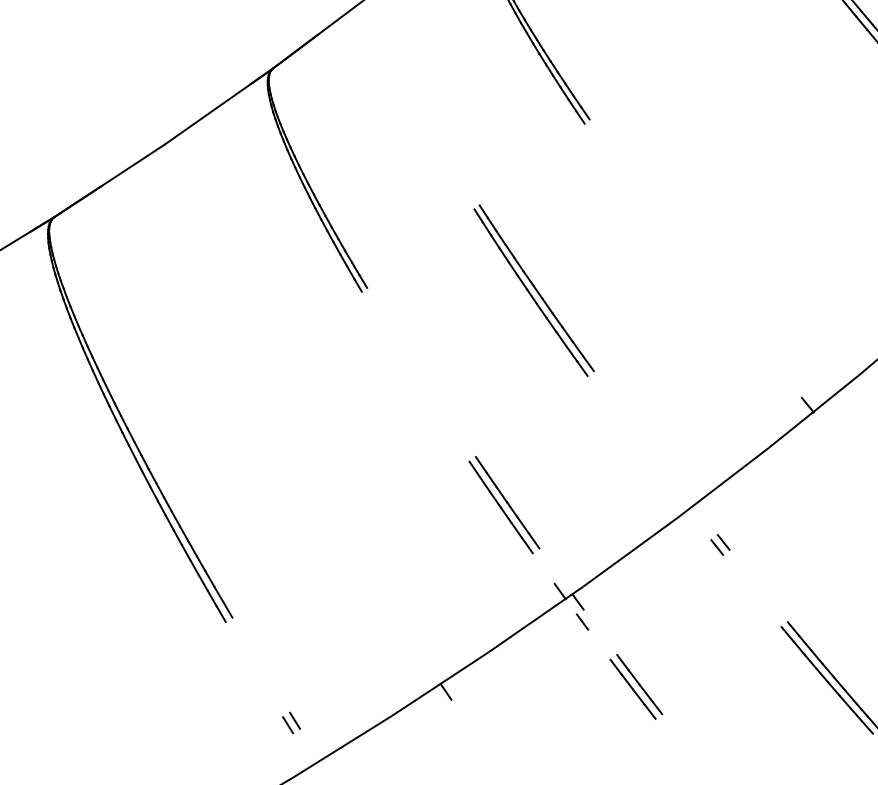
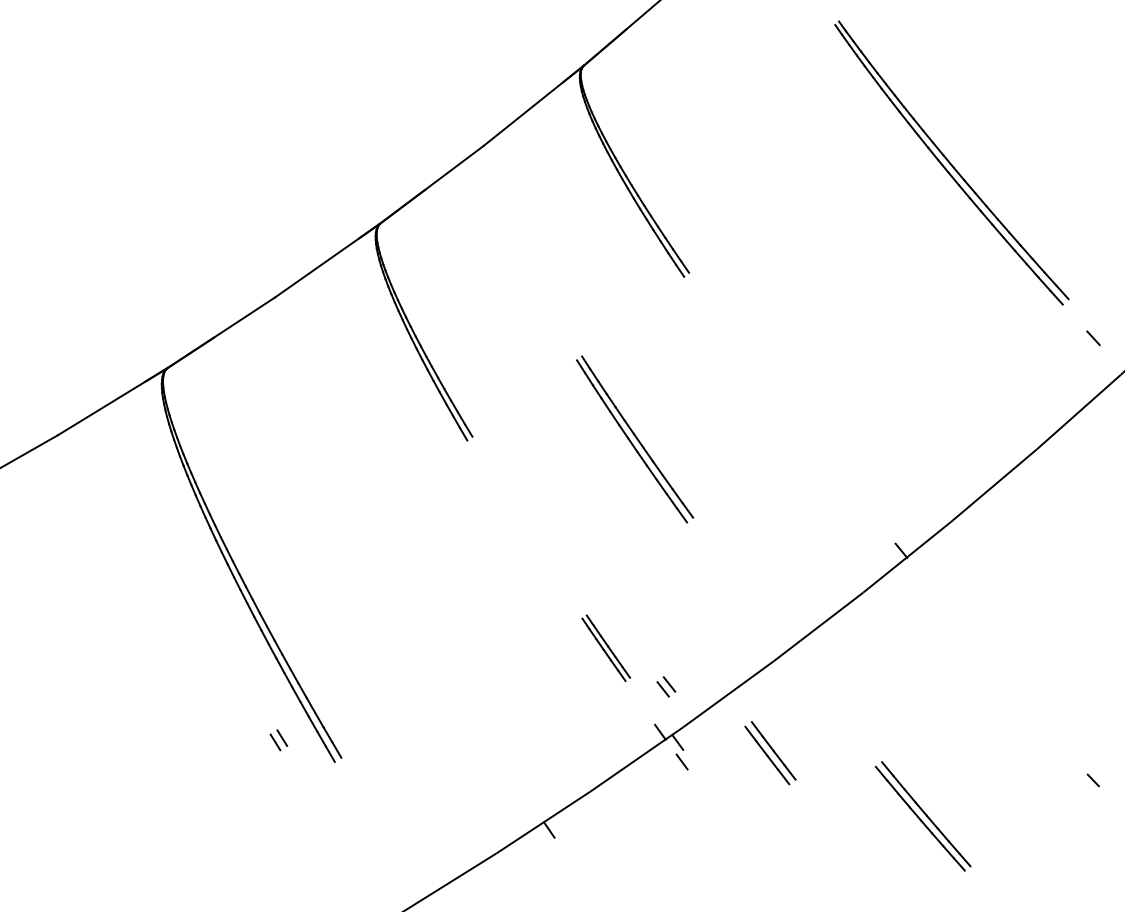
part: (504, 505) -> (606, 648), size x0.7
part: (720, 544) -> (666, 686), moved
part: (636, 687) -> (770, 753), moved
part: (291, 723) -> (278, 740), moved

